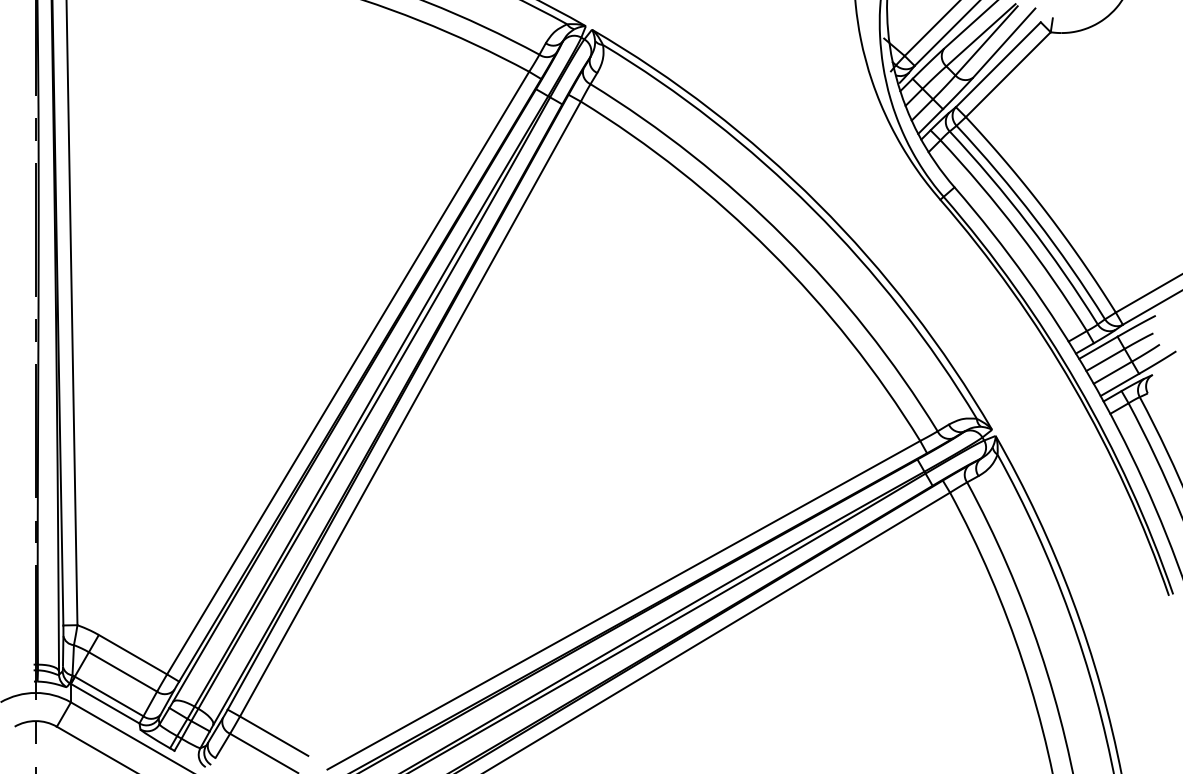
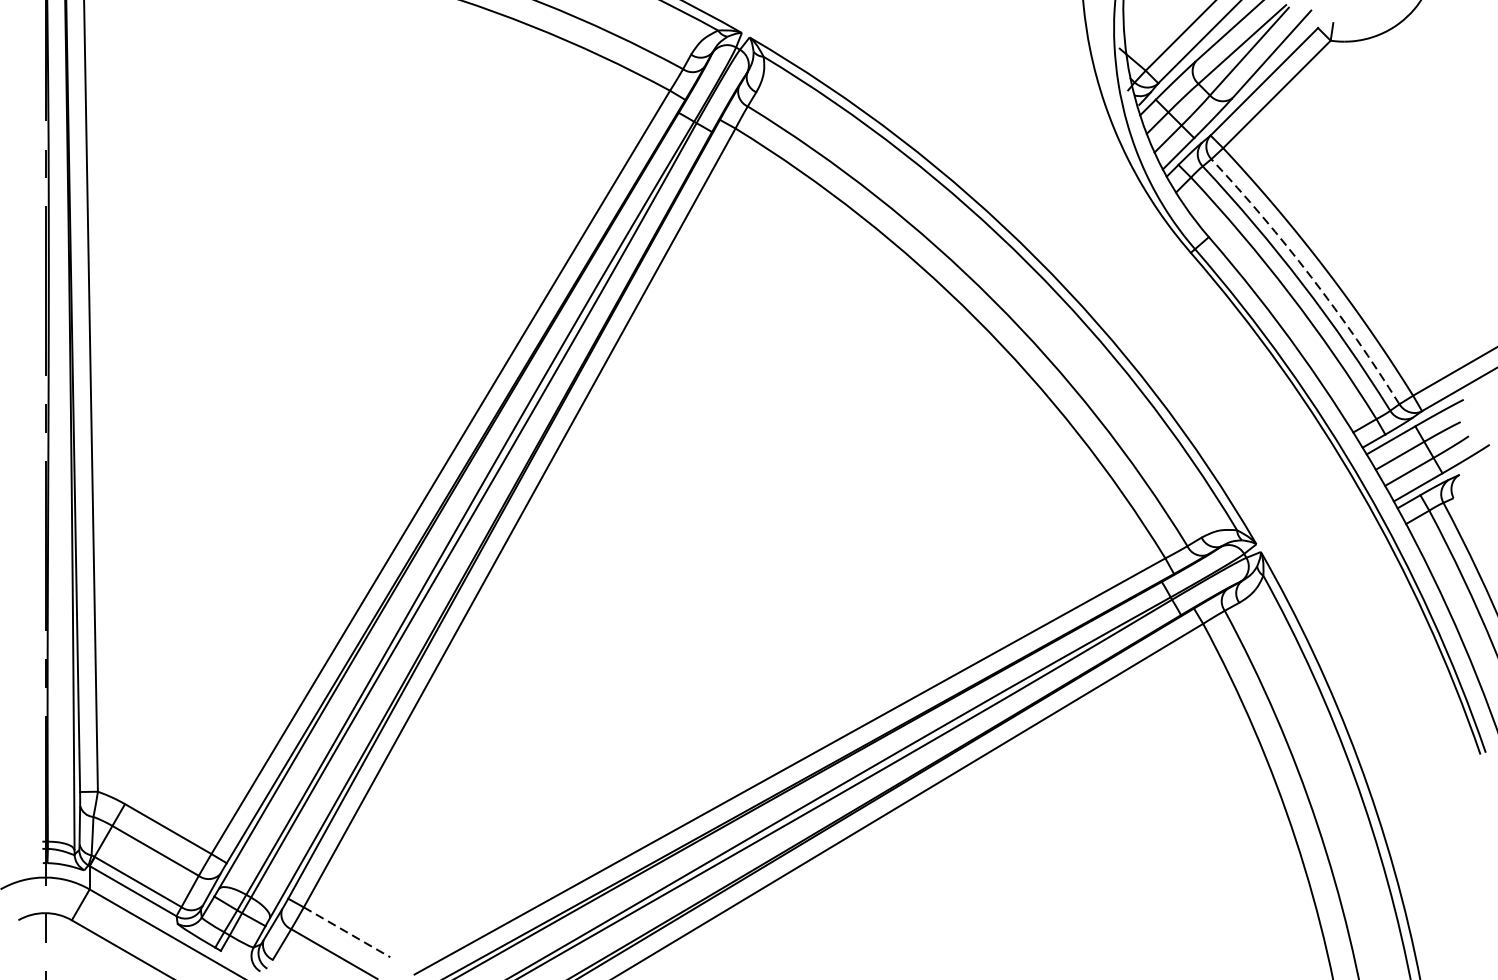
arc: (1035, 218) -> (1311, 276), solid -> dashed
line: (274, 736) -> (347, 932), solid -> dashed

